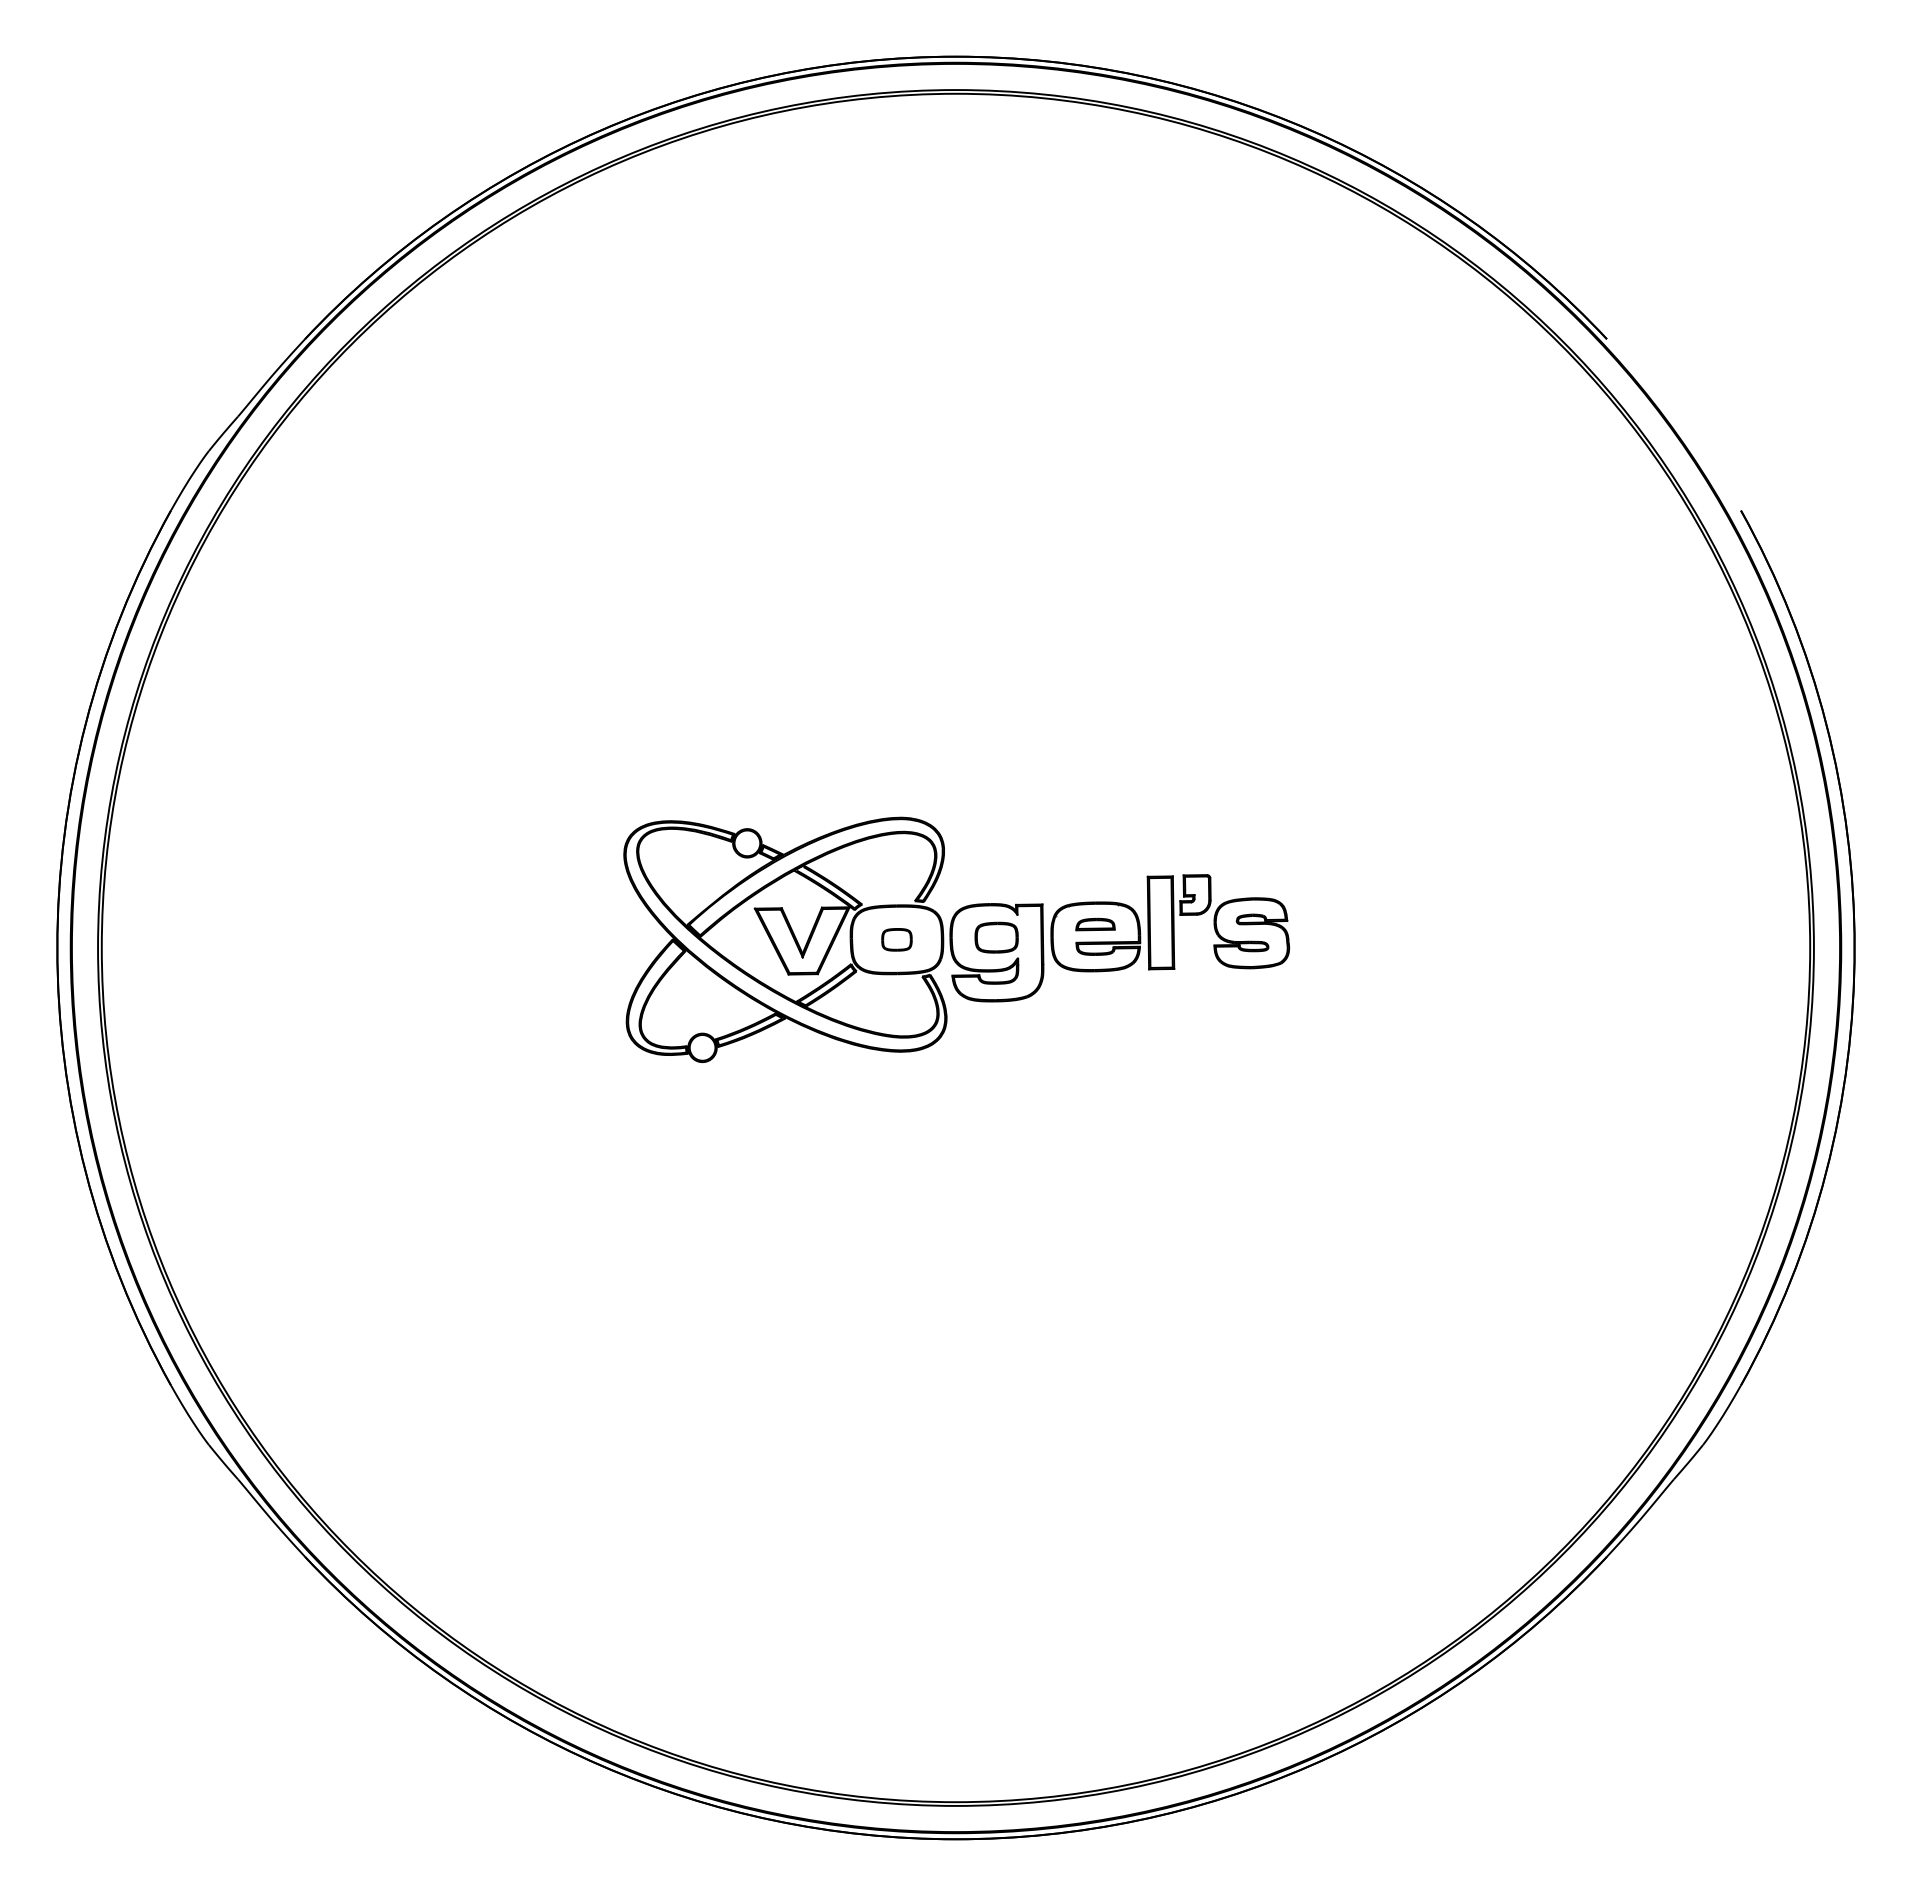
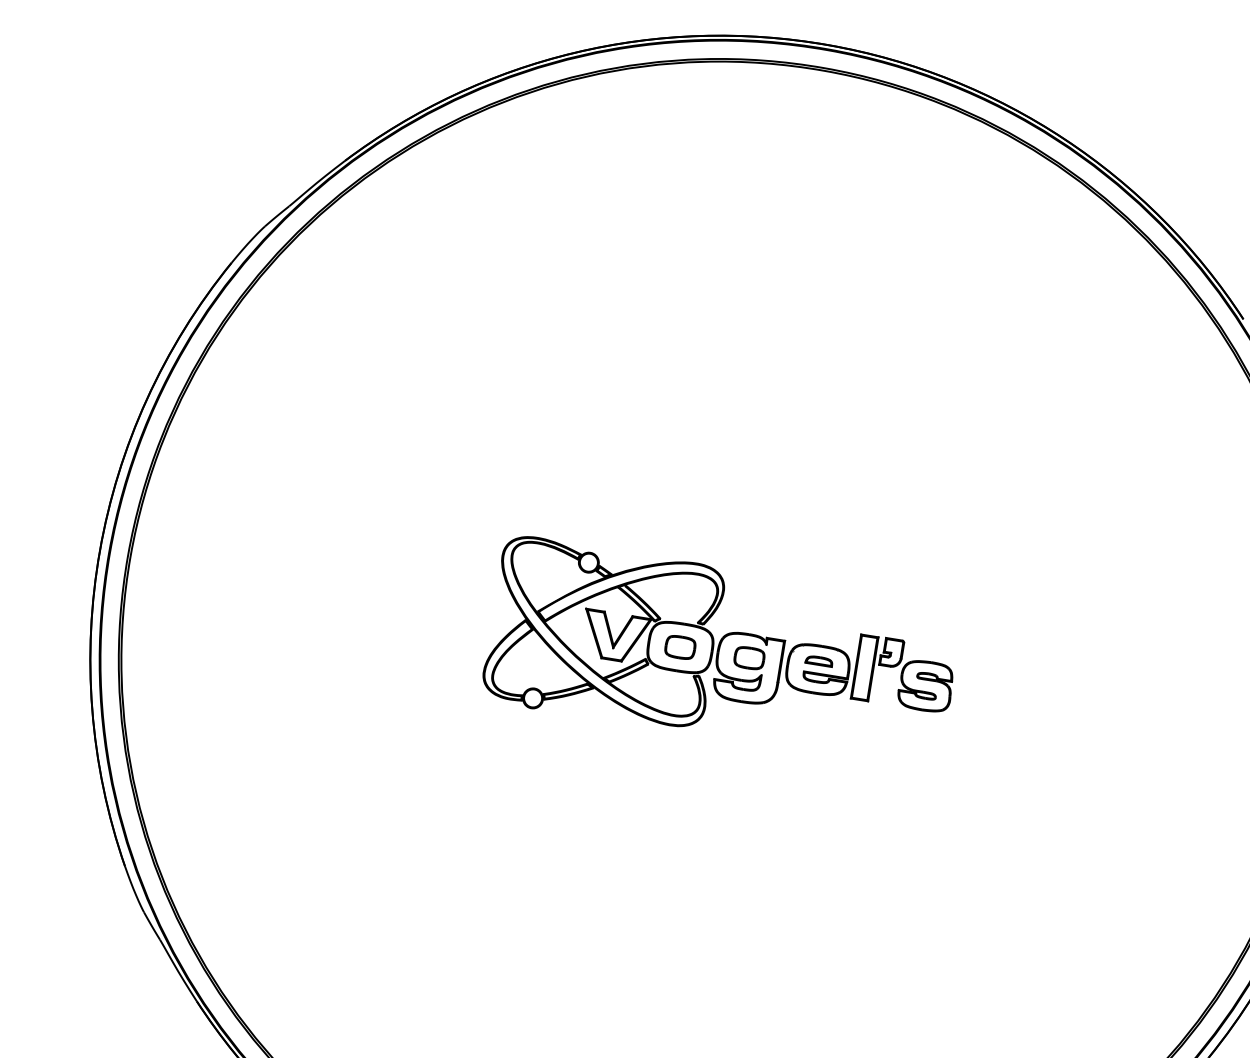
part: (896, 939) -> (680, 647), size x1.43

